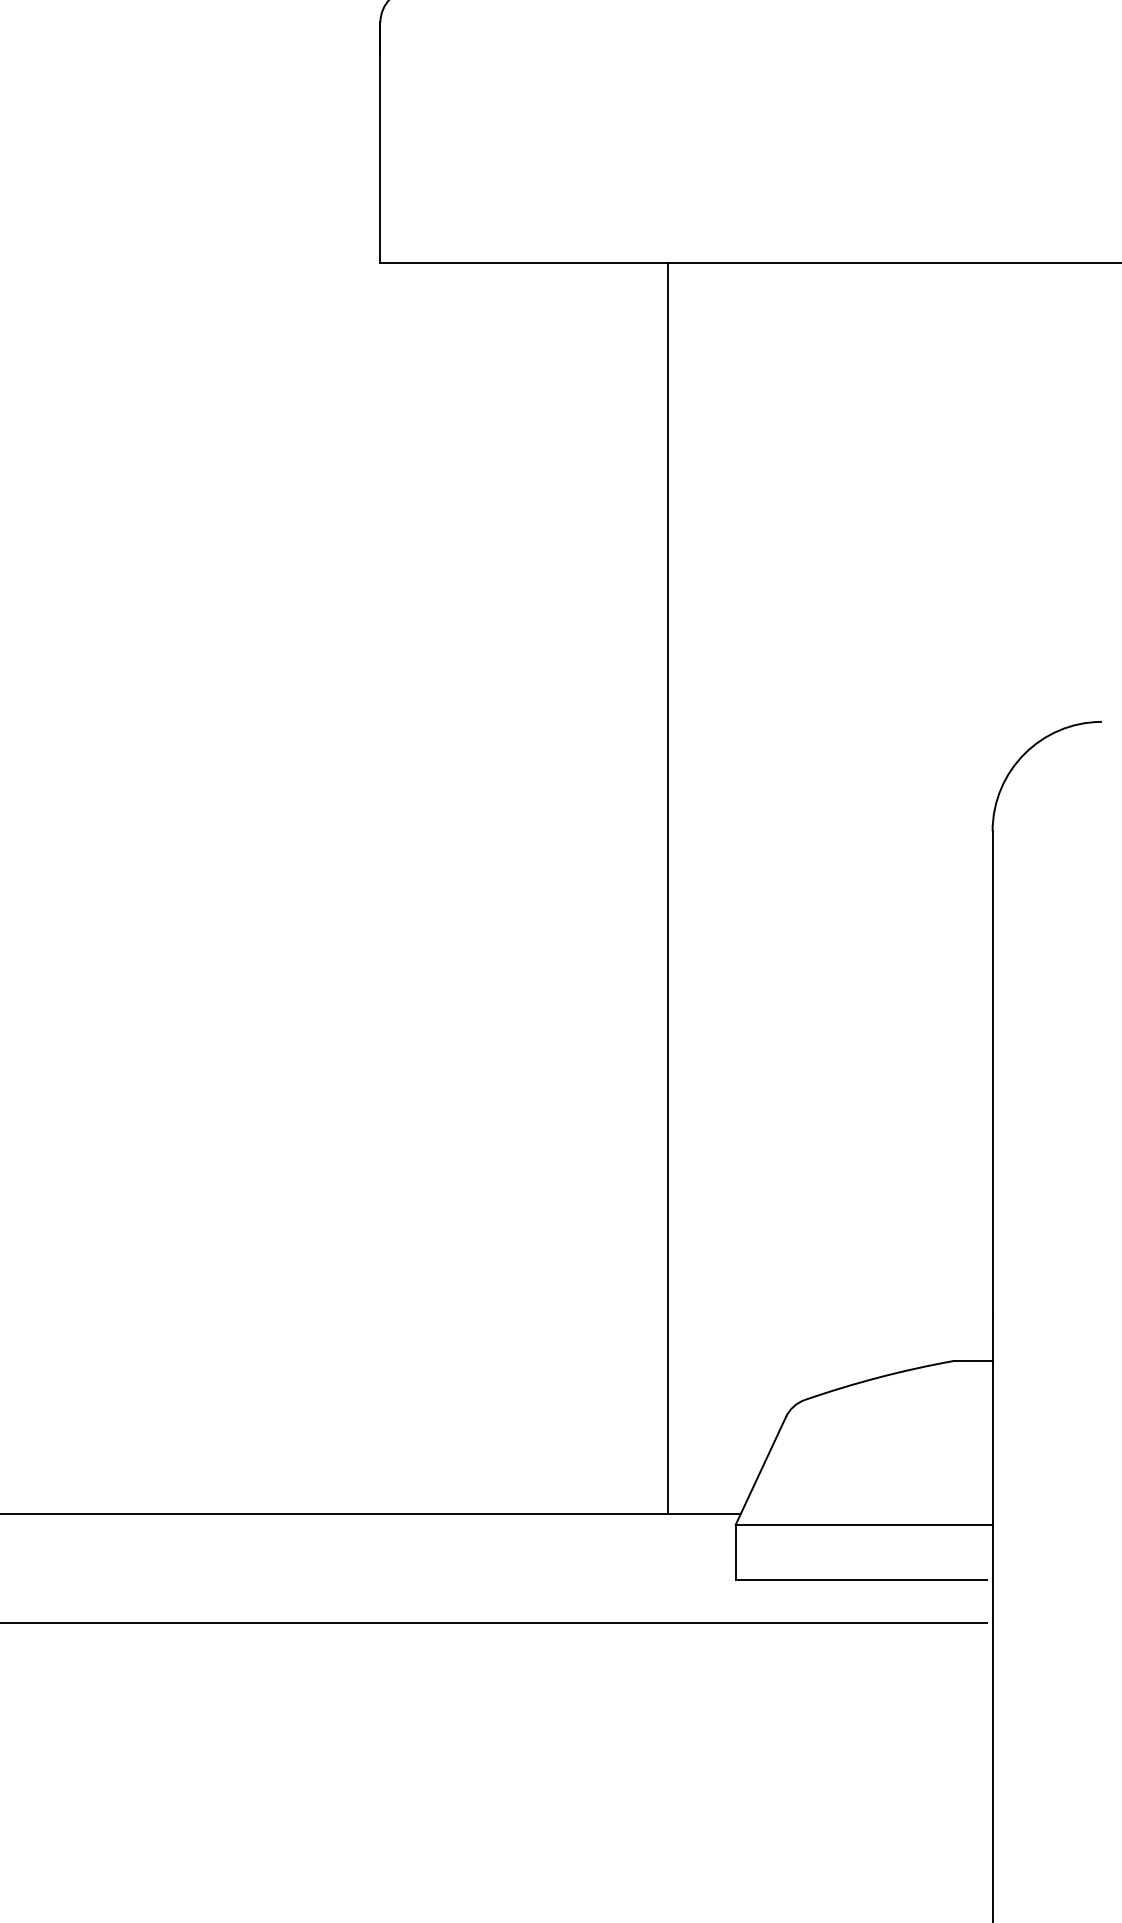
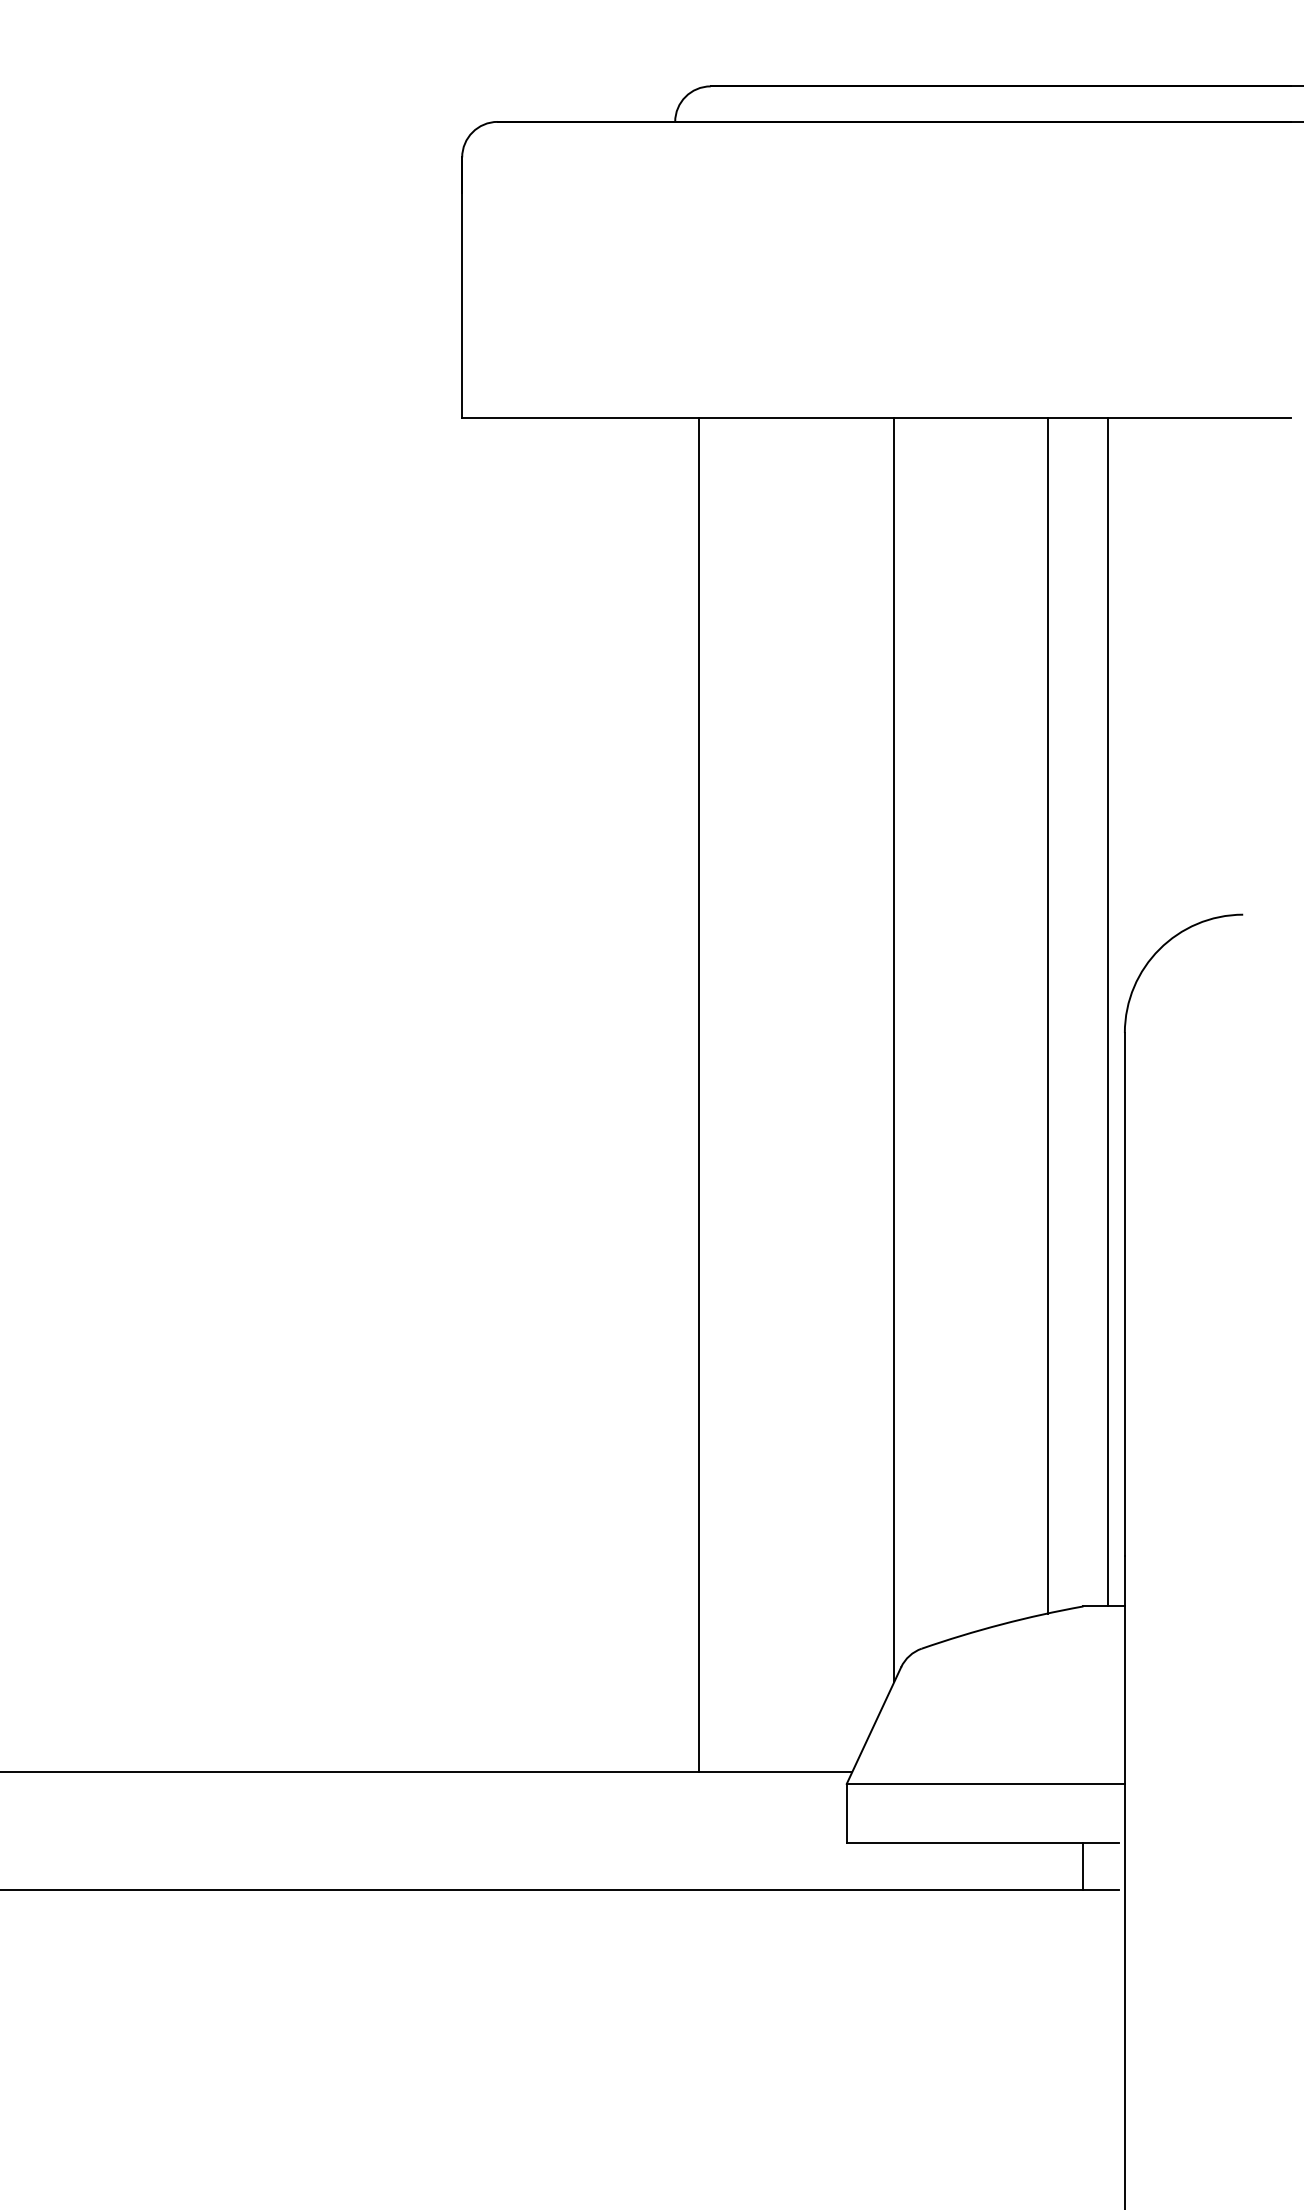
line: (976, 811) -> (1107, 1011), added
line: (921, 814) -> (1047, 1015), added
line: (779, 846) -> (894, 1049), added
line: (668, 887) -> (698, 1094), moved
line: (953, 1601) -> (1082, 1866), added

